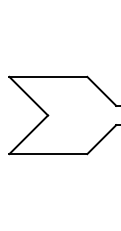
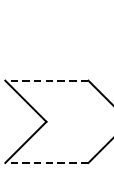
line: (48, 76) -> (46, 80), solid -> dashed
line: (48, 154) -> (46, 163), solid -> dashed

